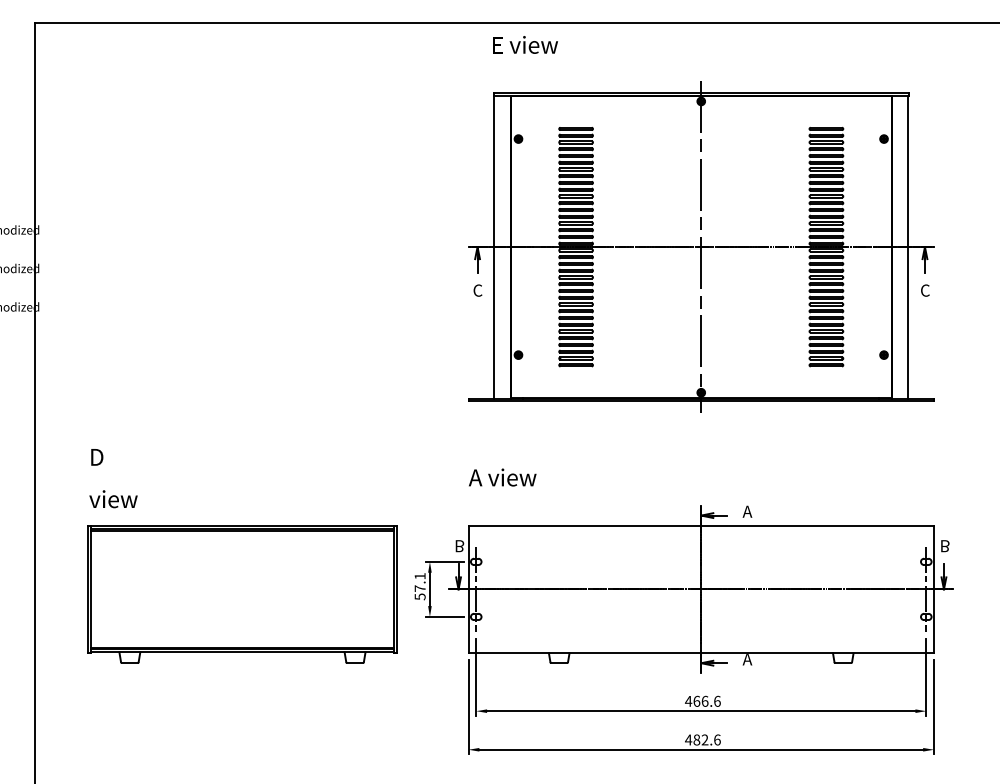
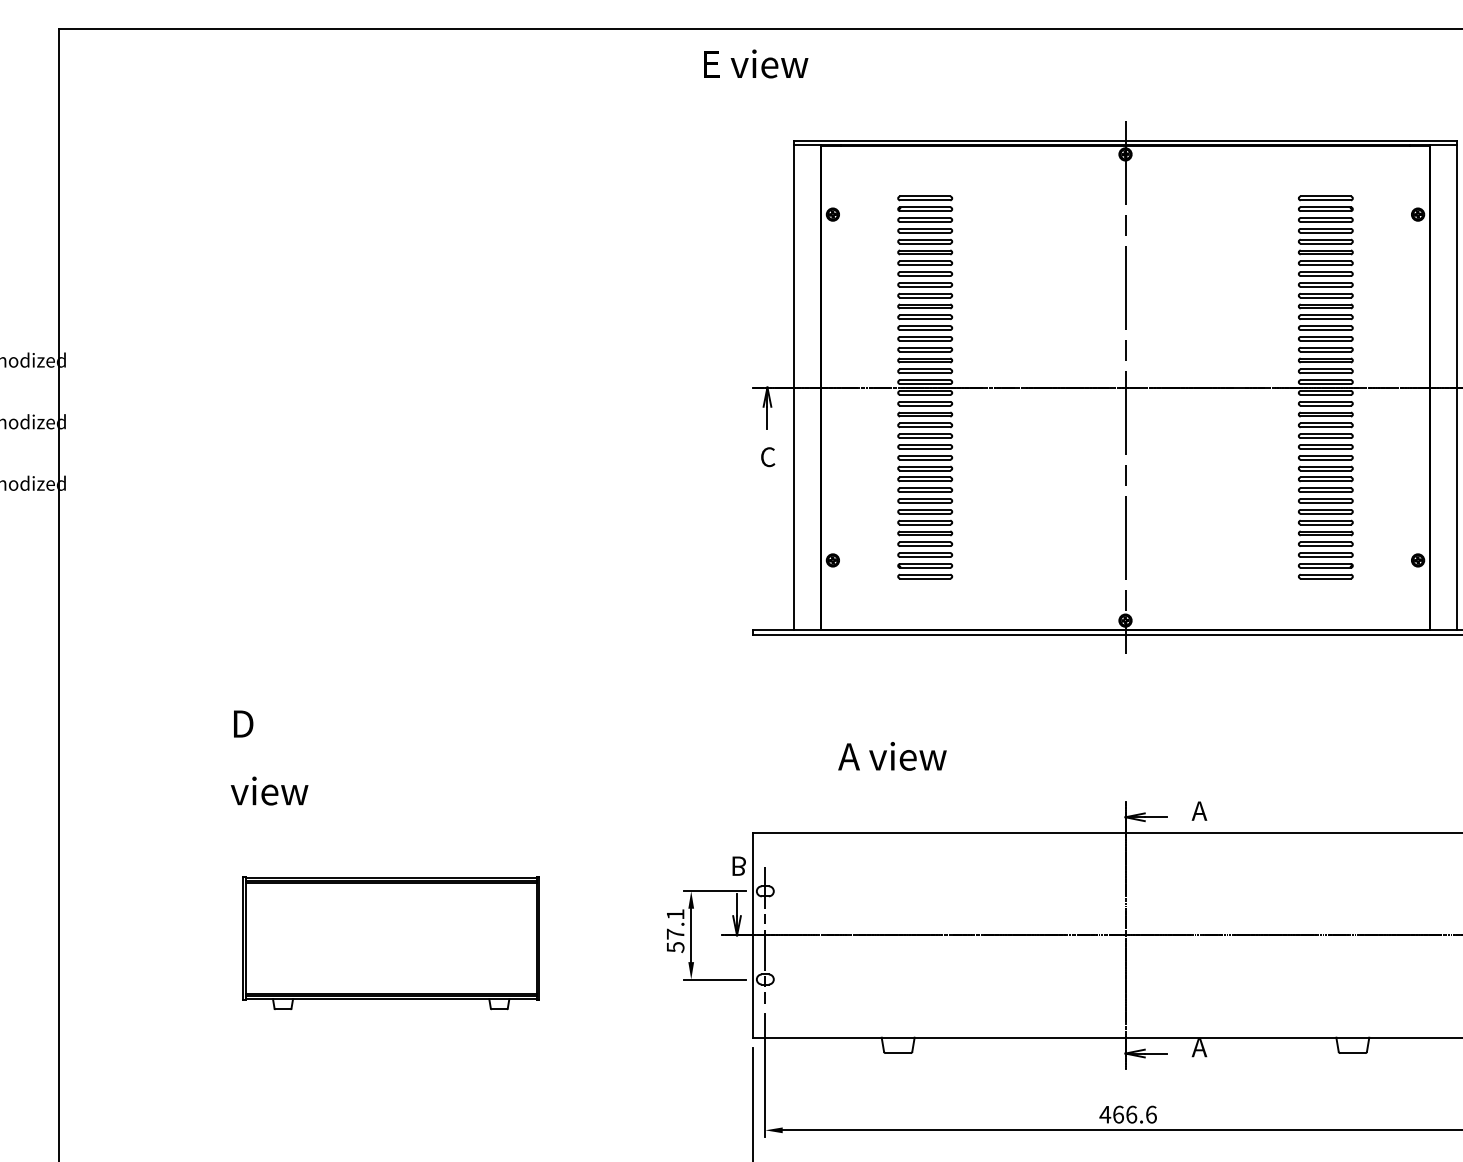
text: (525, 44) -> (756, 63), moved
text: (502, 477) -> (892, 756), moved
text: (113, 478) -> (269, 757), moved
part: (242, 594) -> (391, 943), size x0.6

